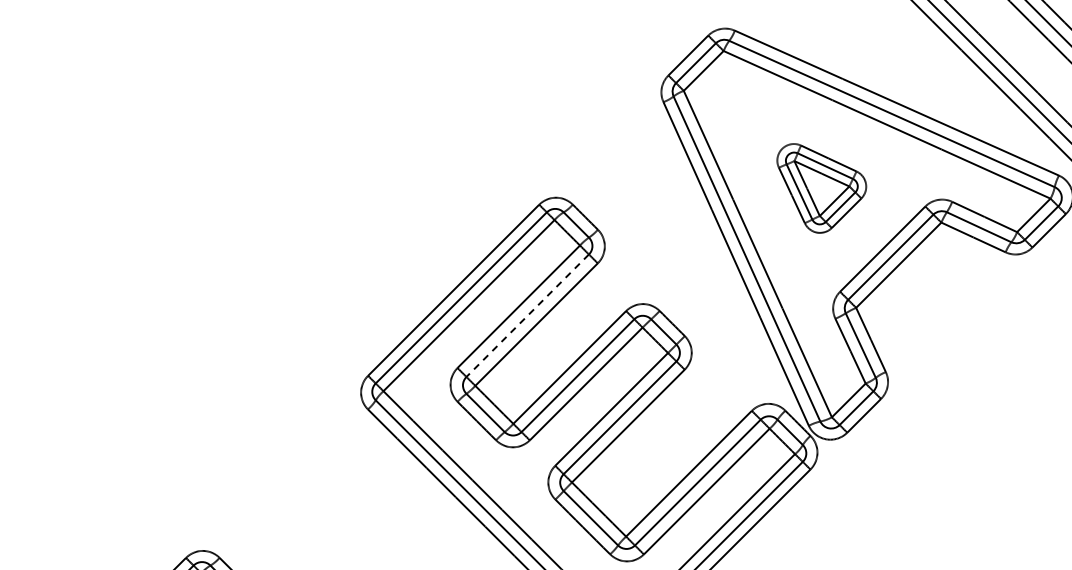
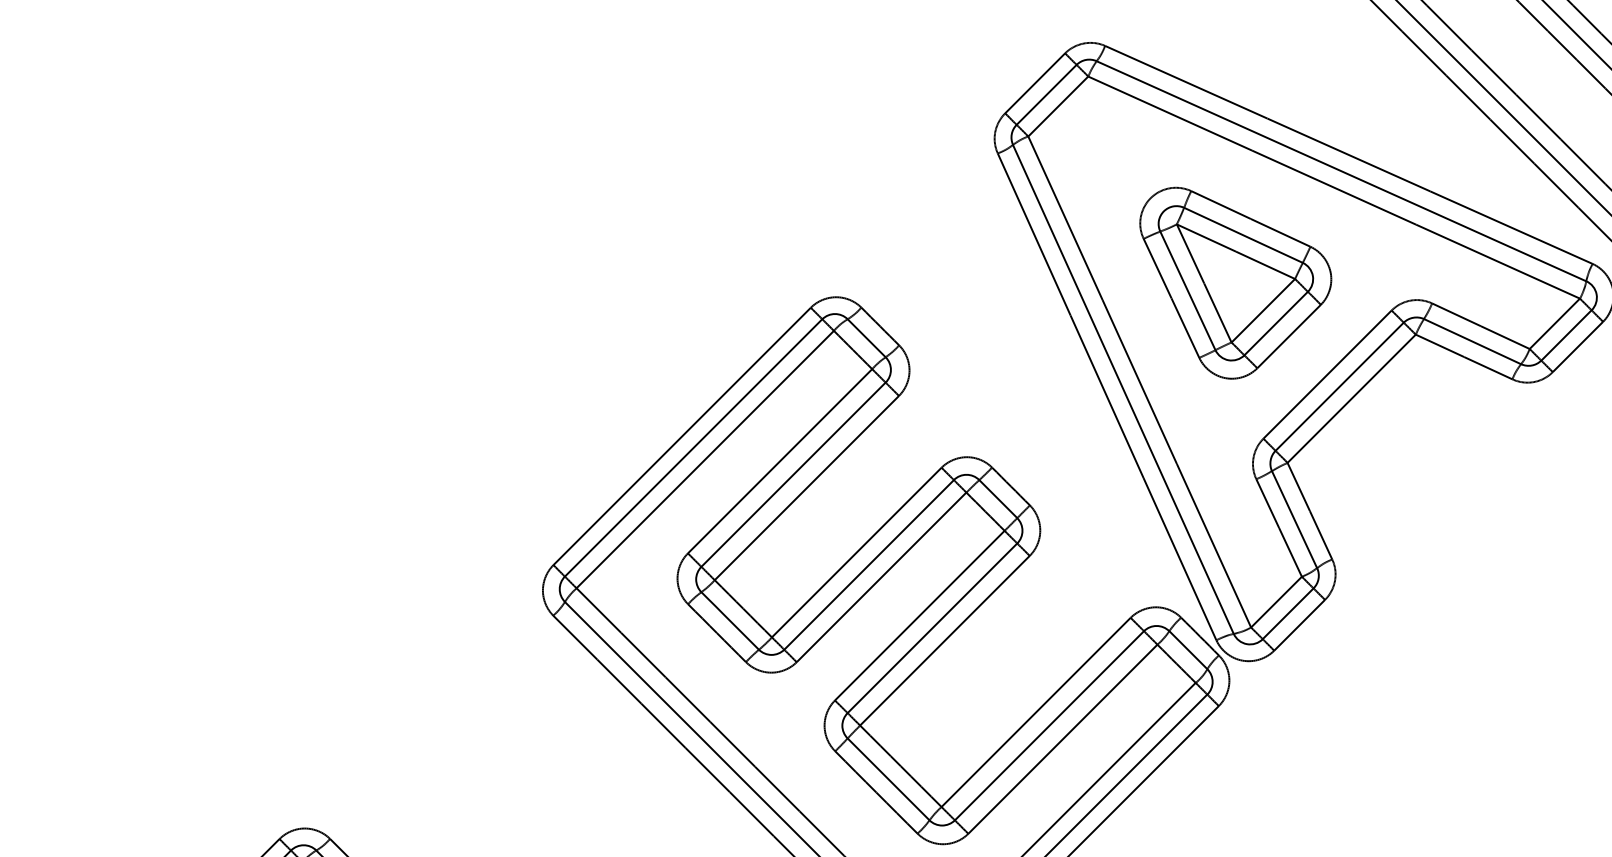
part: (821, 188) -> (1235, 283), size x1.43
line: (527, 315) -> (793, 474), dashed -> solid

